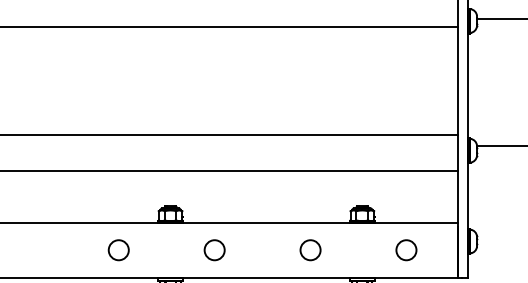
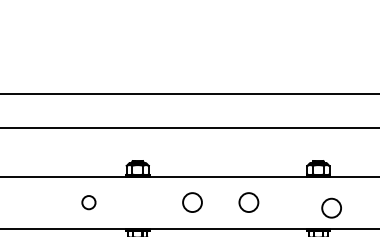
circle: (118, 250) -> (88, 202), size x0.7
circle: (214, 250) -> (192, 202), moved
circle: (310, 250) -> (248, 202), moved
circle: (406, 250) -> (331, 208), moved

